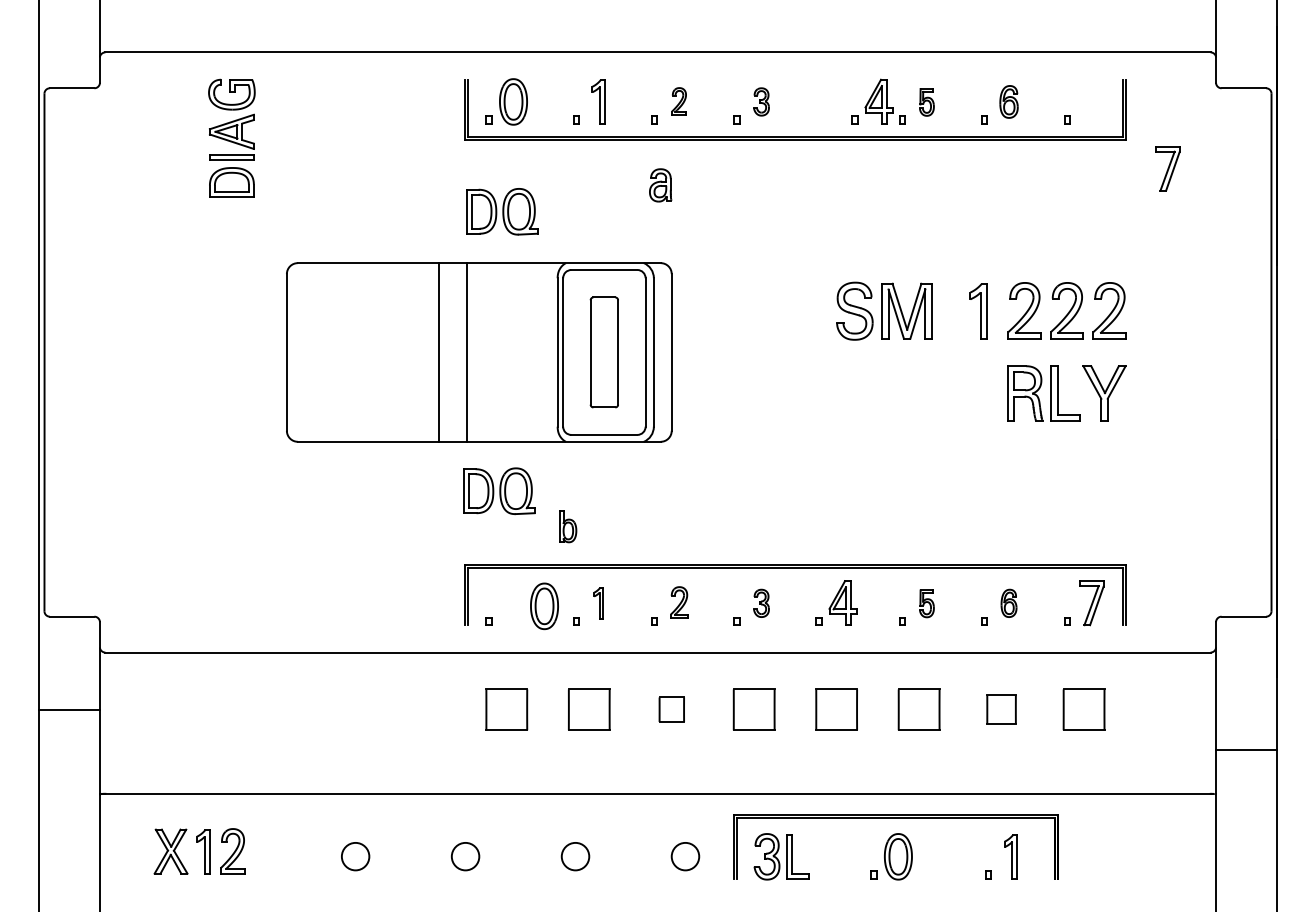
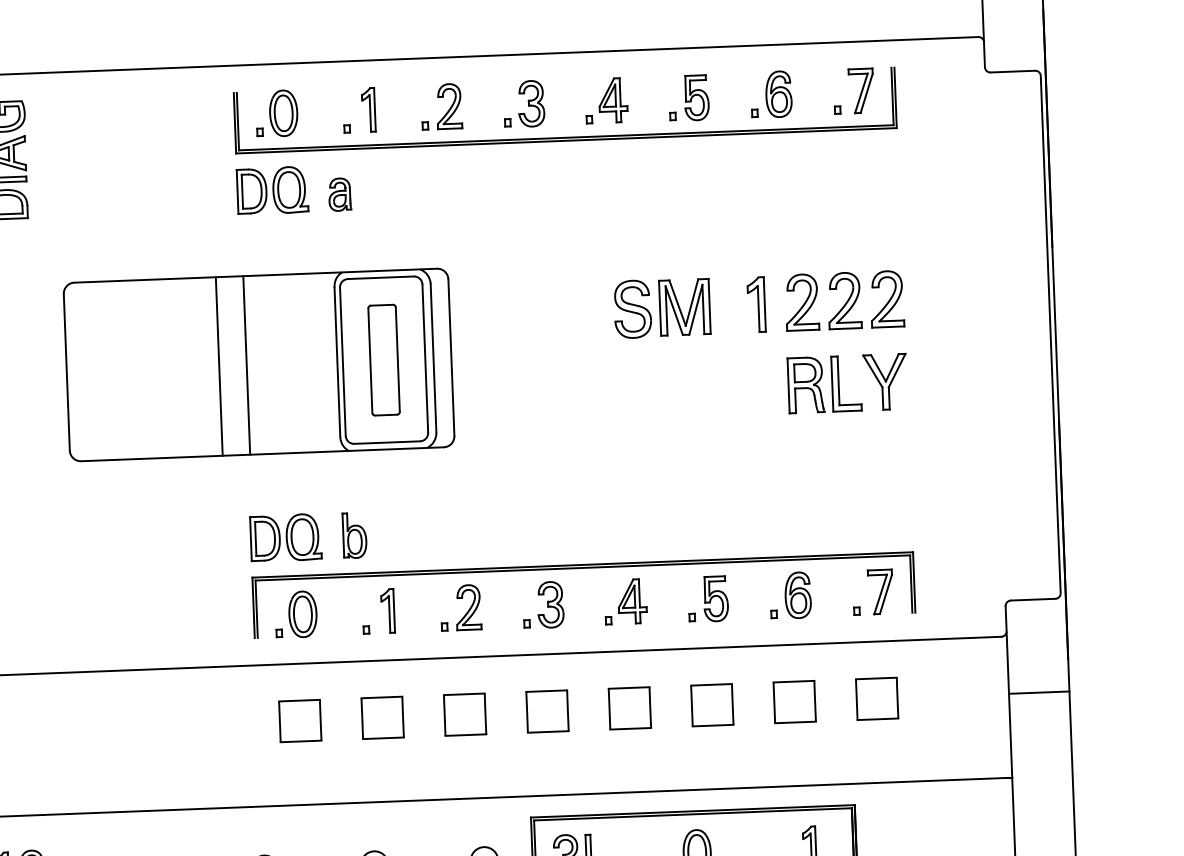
part: (678, 101) -> (448, 106), size x1.67
part: (761, 101) -> (531, 103), size x1.67
part: (872, 101) -> (606, 100), moved
part: (1008, 101) -> (778, 93), size x1.43
part: (926, 102) -> (696, 98), size x1.67
part: (1167, 168) -> (861, 90), moved
part: (660, 185) -> (339, 194), moved
part: (502, 211) -> (272, 190), moved
part: (499, 491) -> (285, 538), moved
part: (568, 526) -> (354, 535), size x1.43
part: (598, 602) -> (387, 610), size x1.43
part: (678, 602) -> (467, 607), size x1.43
part: (761, 603) -> (550, 604), size x1.67
part: (926, 603) -> (715, 598), size x1.67
part: (1008, 603) -> (797, 595), size x1.67
part: (544, 606) -> (302, 614), moved
part: (671, 709) -> (464, 714), size x1.67
part: (1001, 709) -> (794, 701), size x1.43
line: (1246, 749) -> (1039, 692), moved

